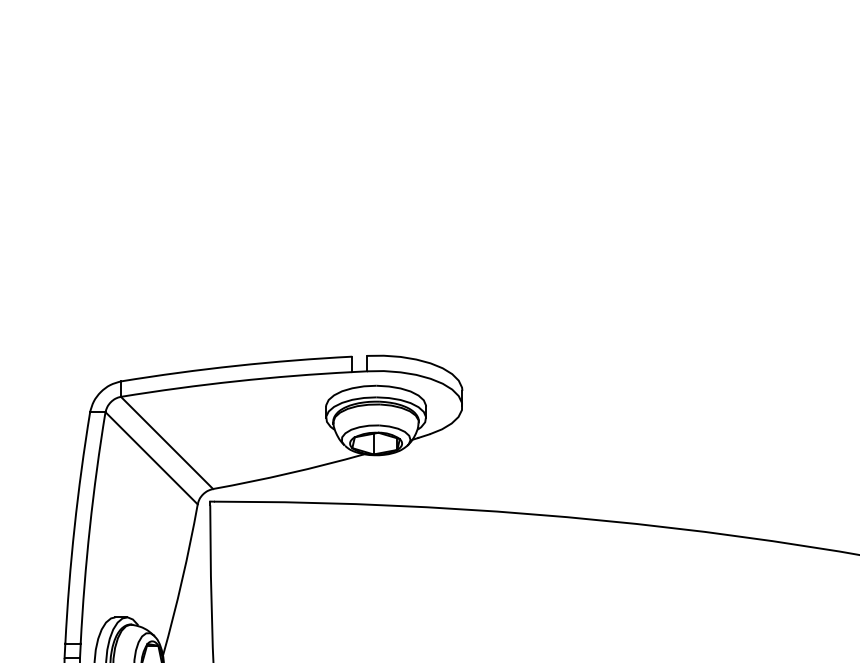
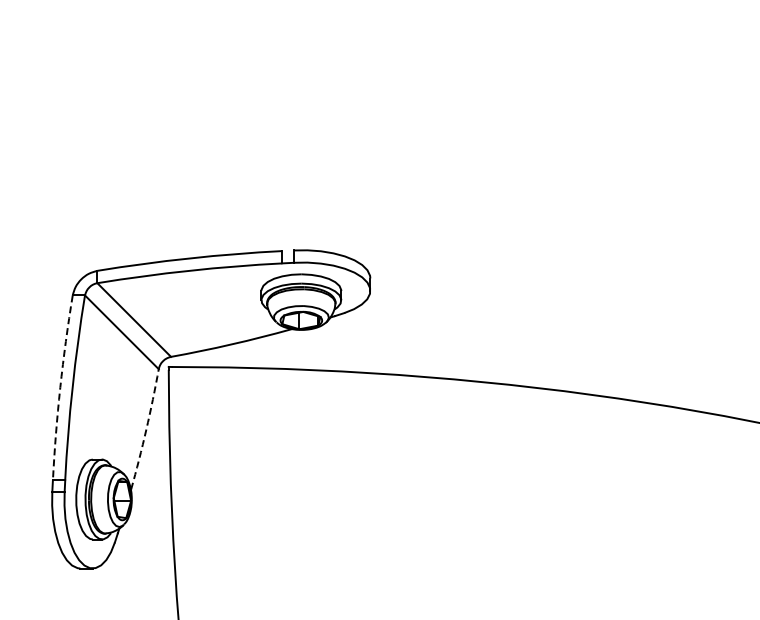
arc: (74, 527) -> (60, 387), solid -> dashed
arc: (182, 579) -> (146, 429), solid -> dashed

